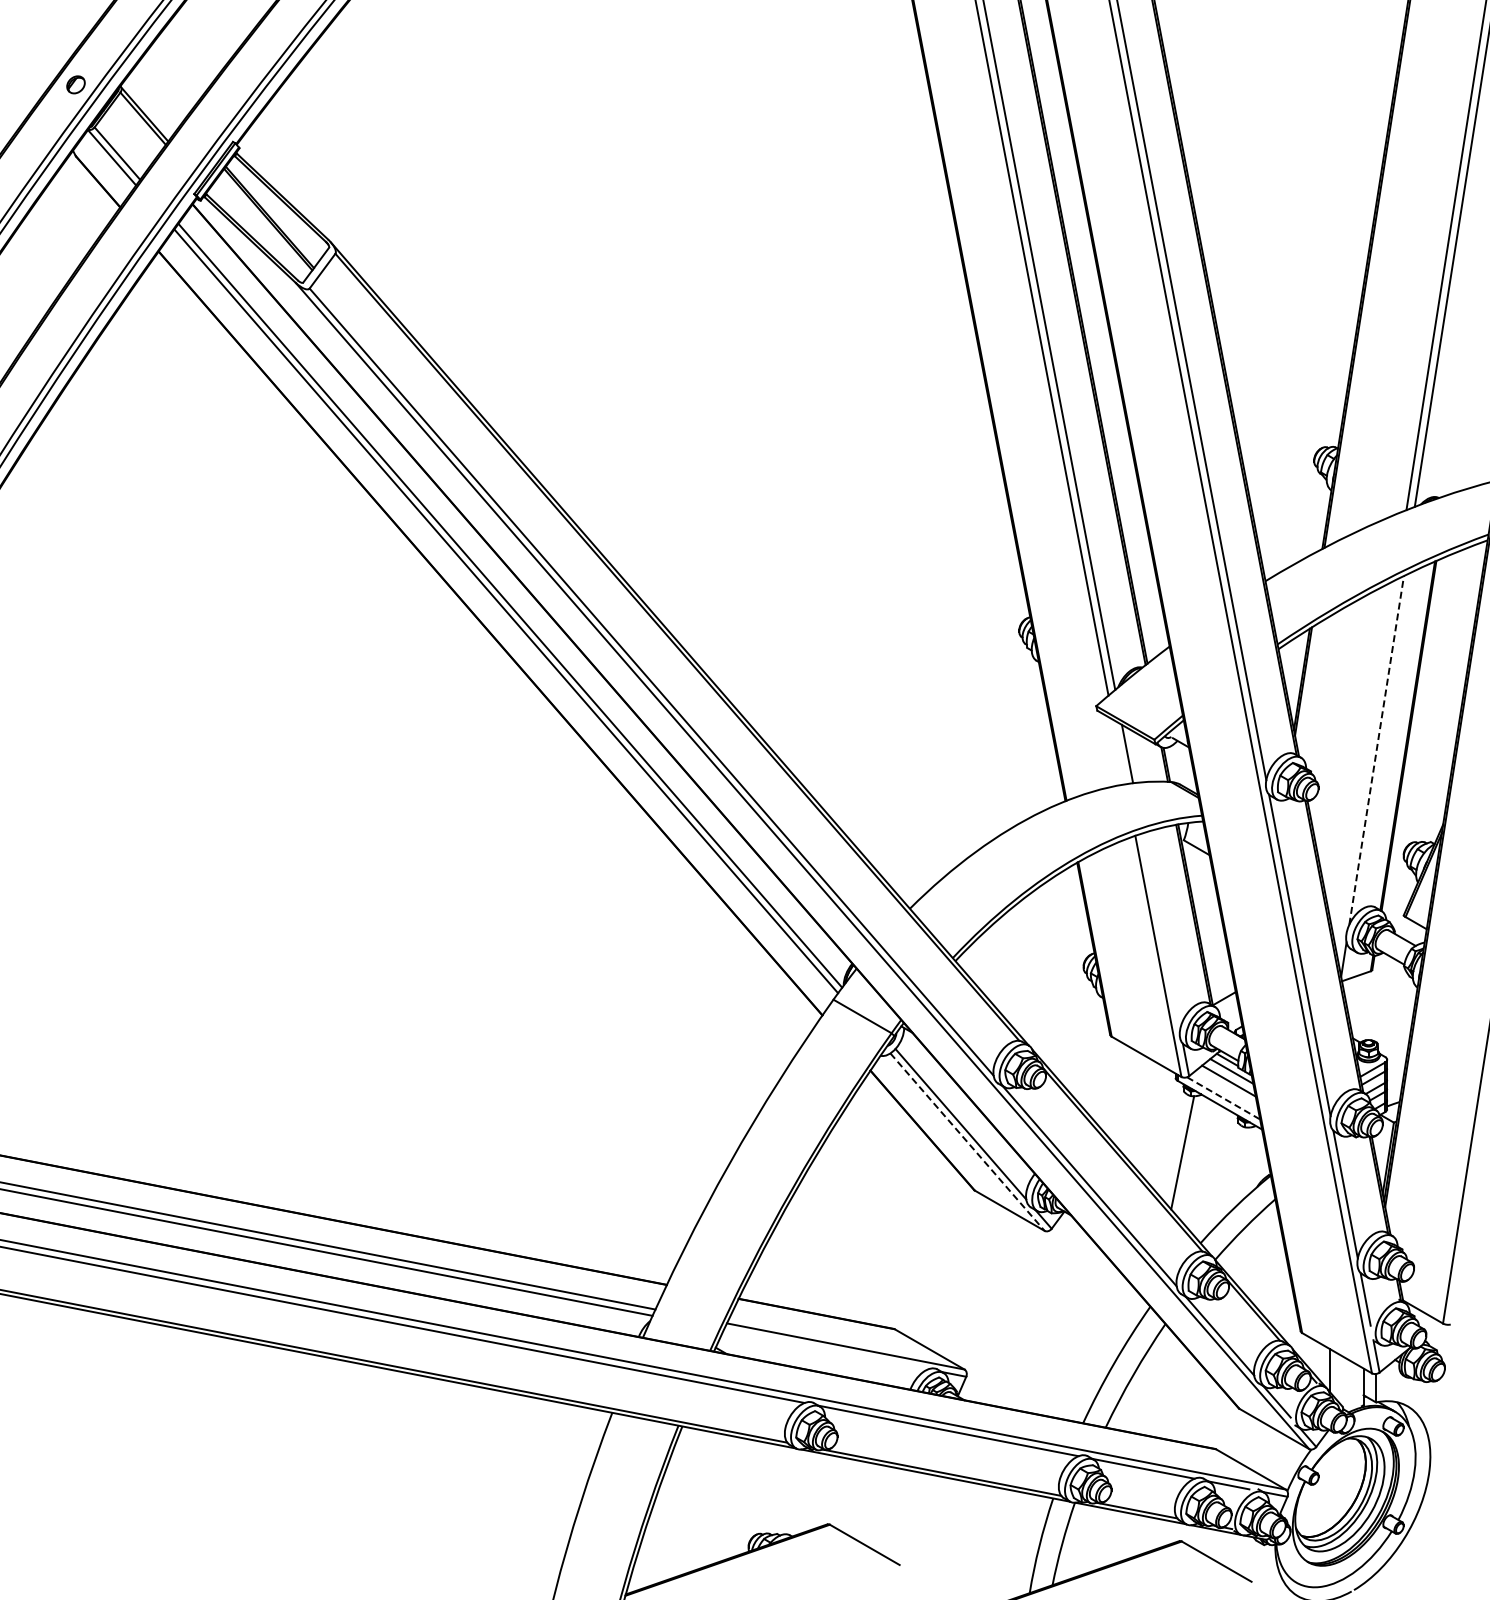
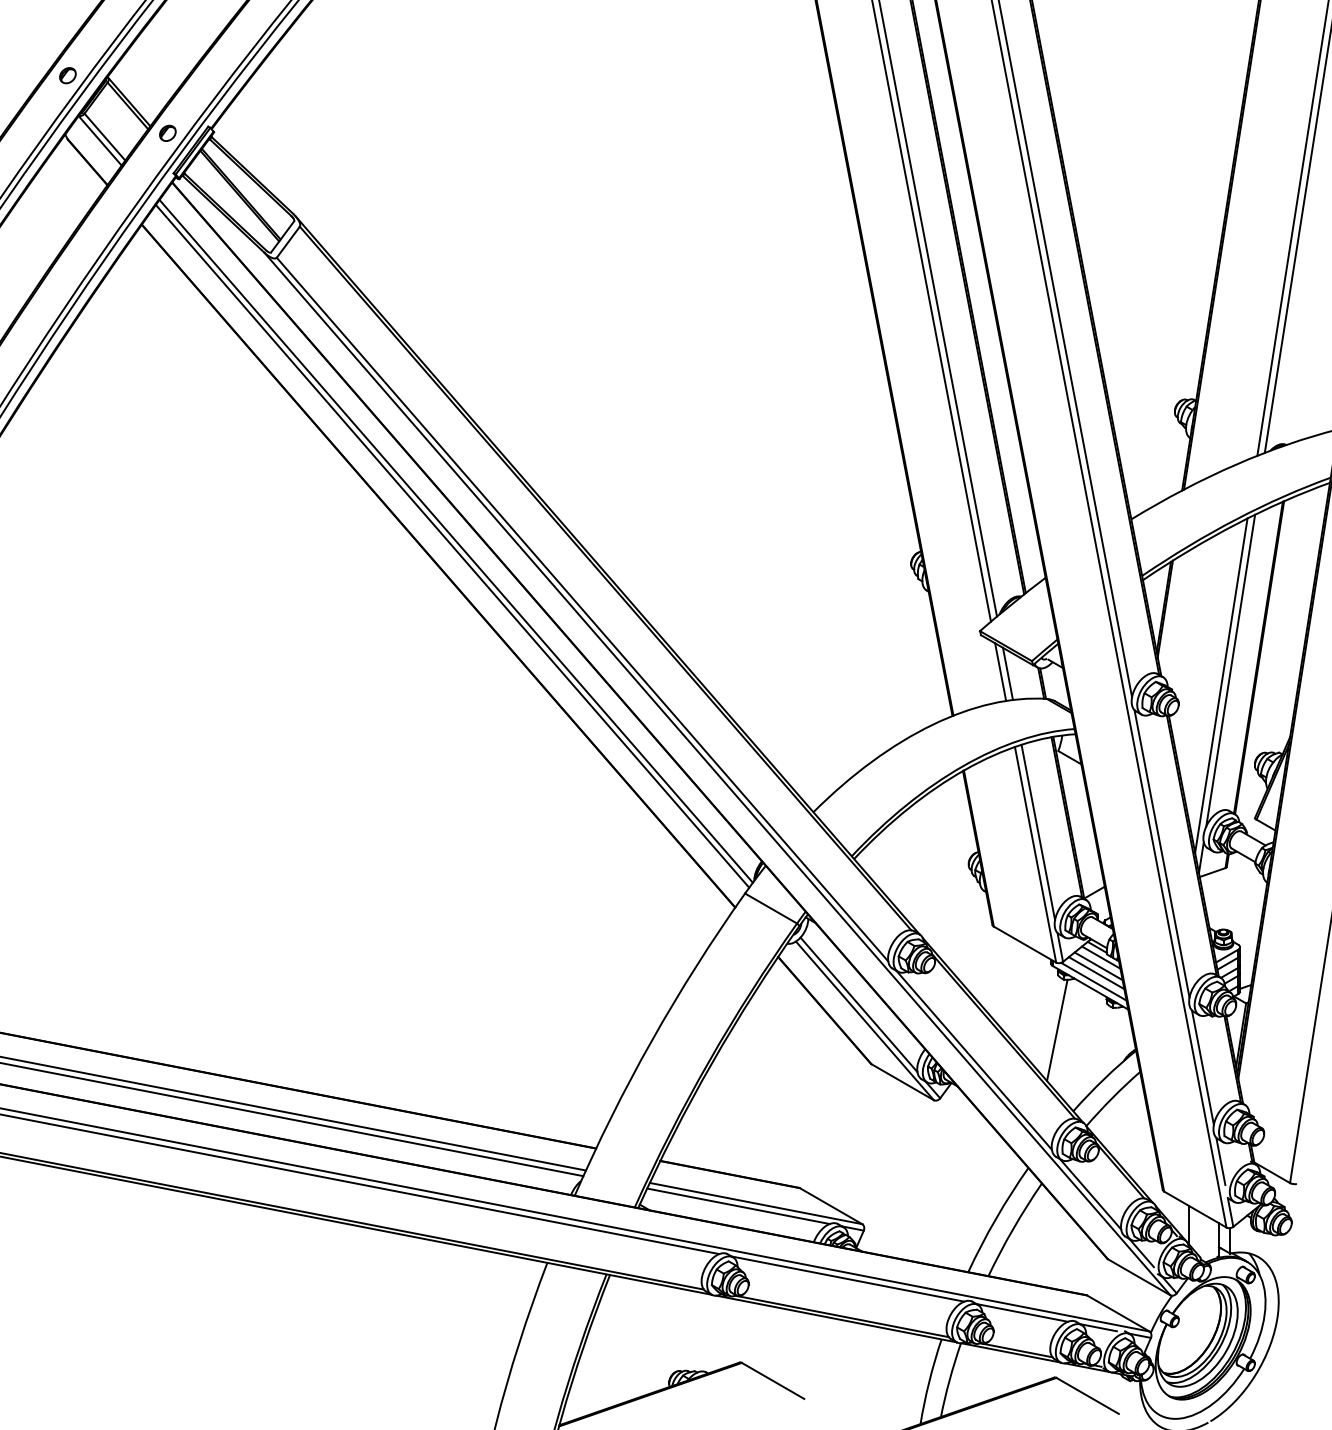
part: (187, 149) -> (167, 133), added
line: (1376, 749) -> (1230, 669), dashed -> solid
line: (1119, 751) -> (1000, 671), added
line: (1365, 767) -> (1220, 685), added
line: (1161, 931) -> (1038, 832), added
line: (1226, 1088) -> (1096, 972), added
line: (1224, 1098) -> (1094, 981), dashed -> solid
line: (967, 1142) -> (864, 1021), dashed -> solid
line: (825, 1349) -> (737, 1206), added

